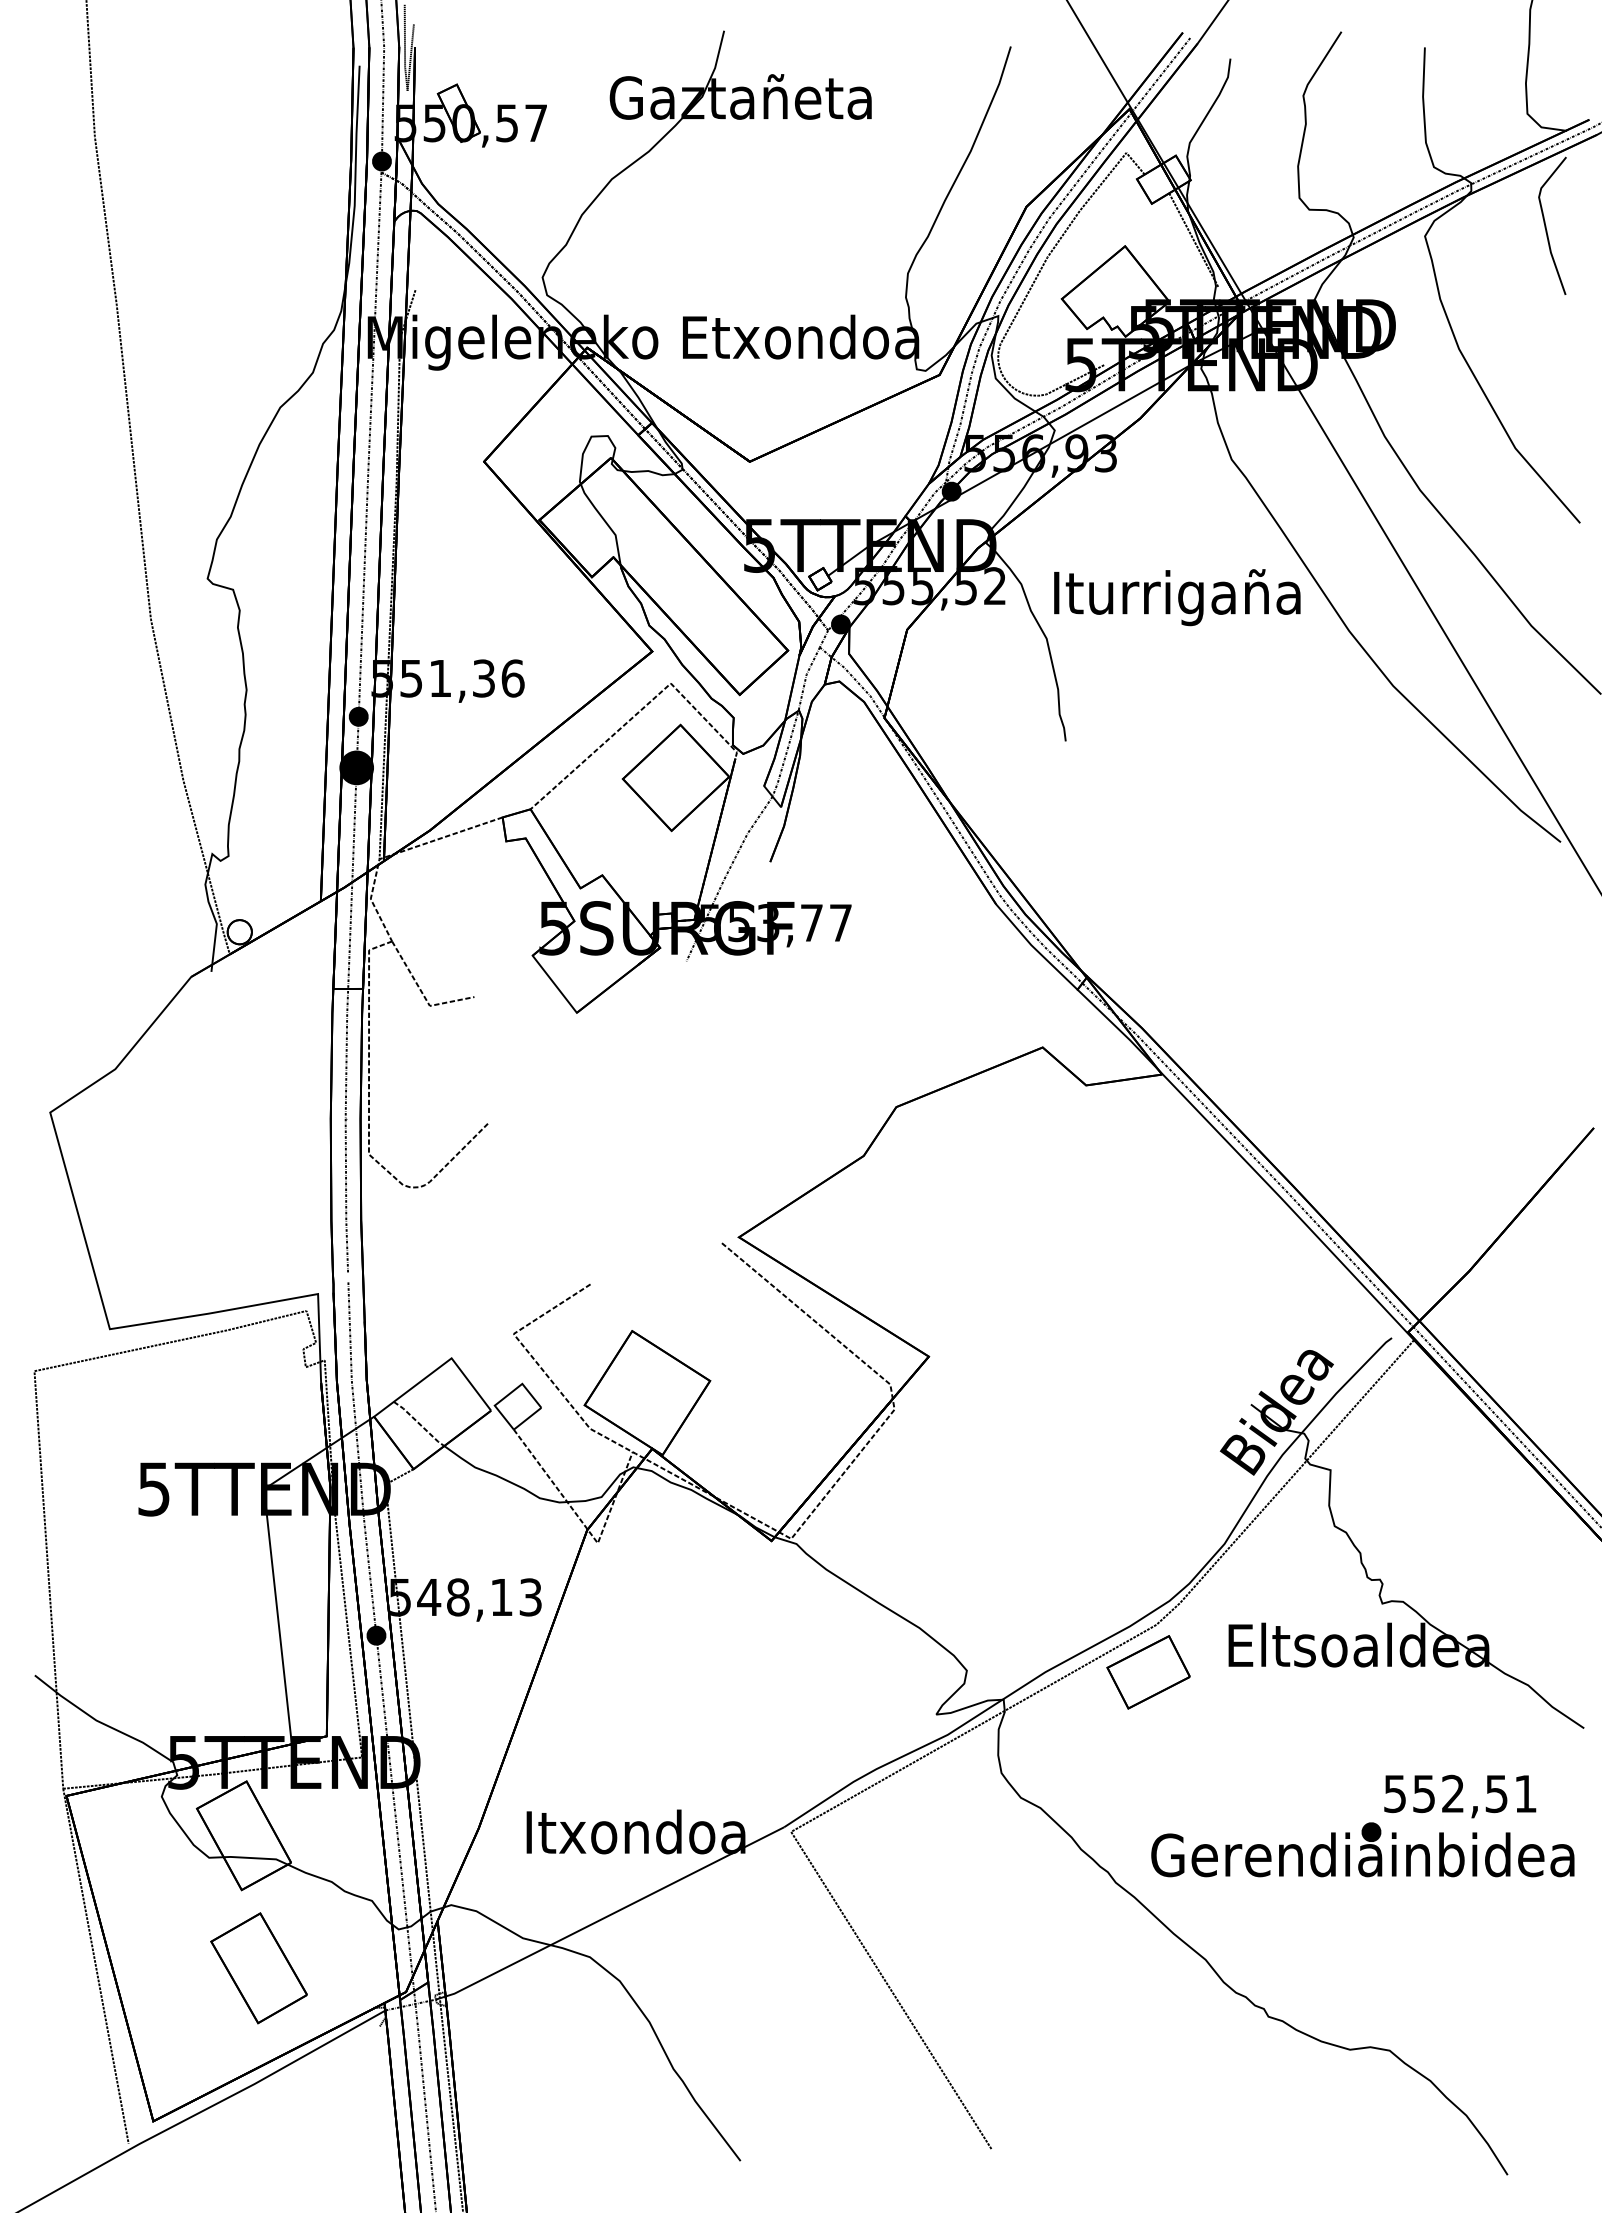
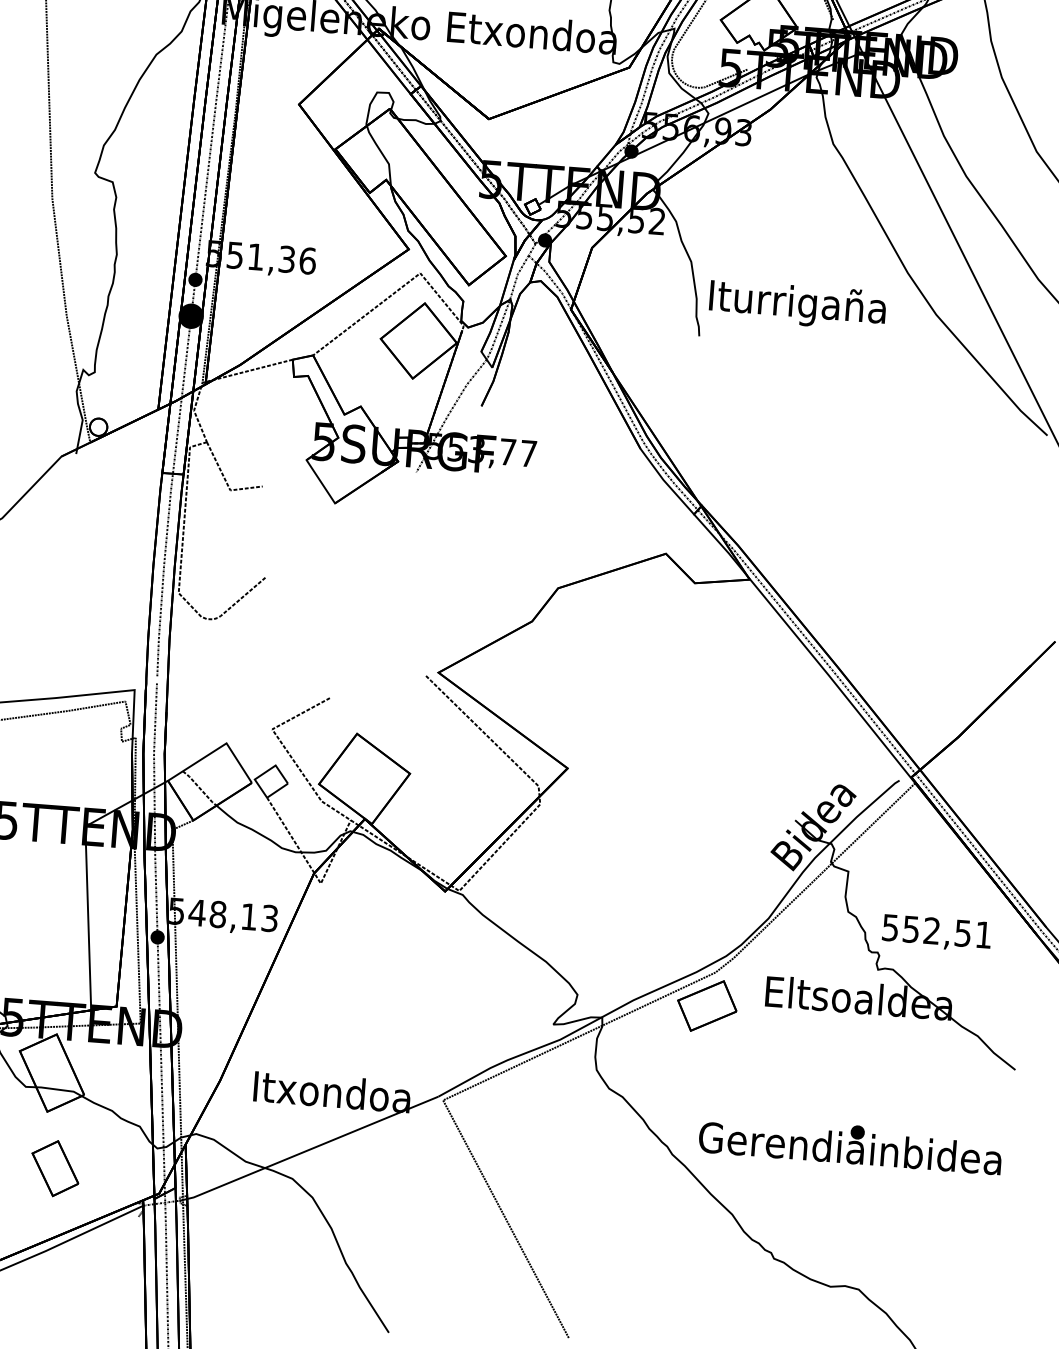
text: (1177, 597) -> (797, 305), moved
text: (1460, 1796) -> (937, 933), moved
part: (258, 1968) -> (55, 1168), size x0.7

